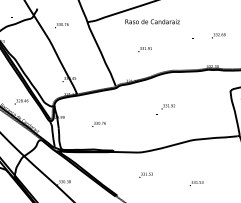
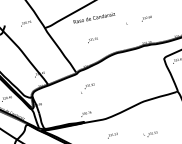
text: (61, 25) -> (25, 23), moved
text: (165, 109) -> (87, 88), moved
text: (98, 123) -> (85, 113), moved

